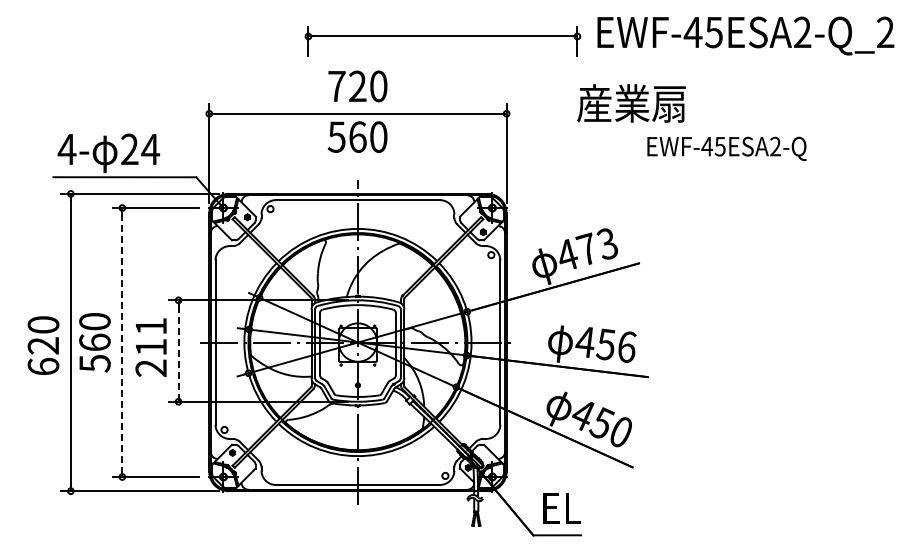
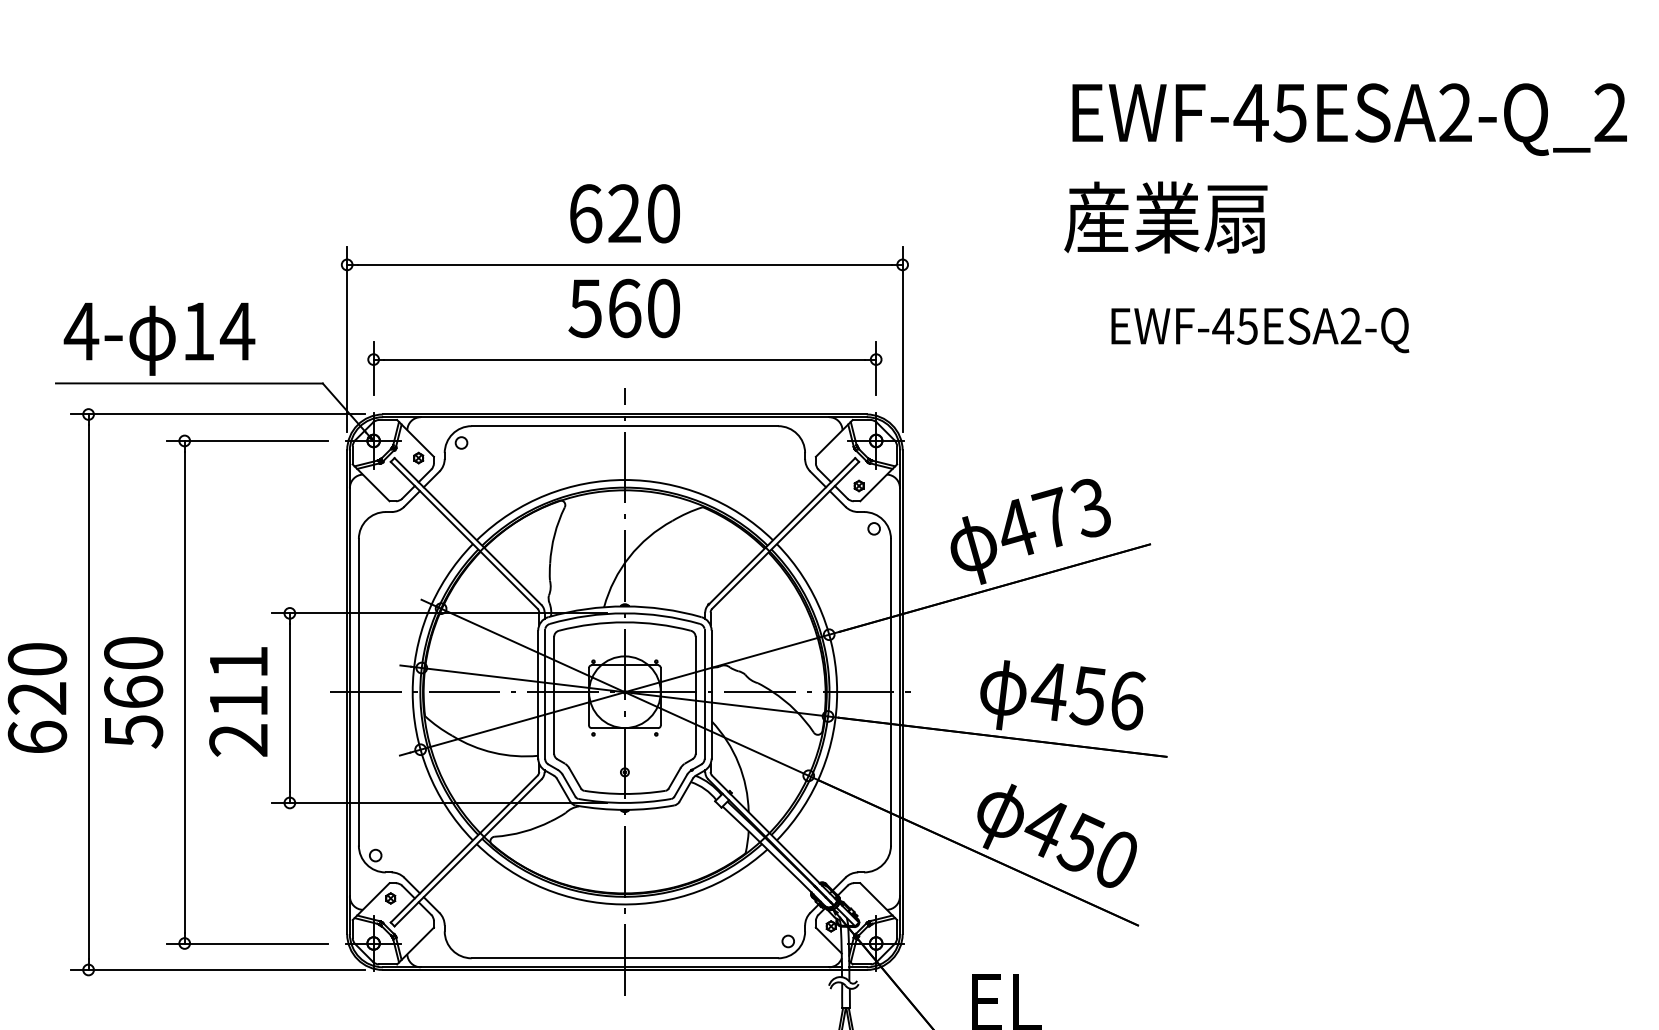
part: (442, 41) -> (624, 368), moved
text: (336, 86) -> (584, 213), 720 -> 620
text: (631, 103) -> (1165, 217), moved
text: (129, 148) -> (198, 329), 24 -> 14
text: (726, 148) -> (1259, 329), moved
line: (122, 342) -> (185, 692), dashed -> solid
line: (178, 351) -> (289, 708), dashed -> solid

